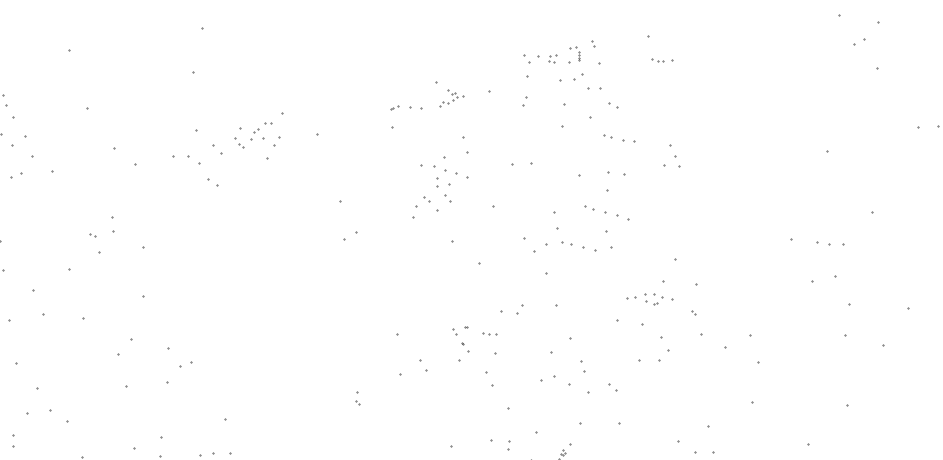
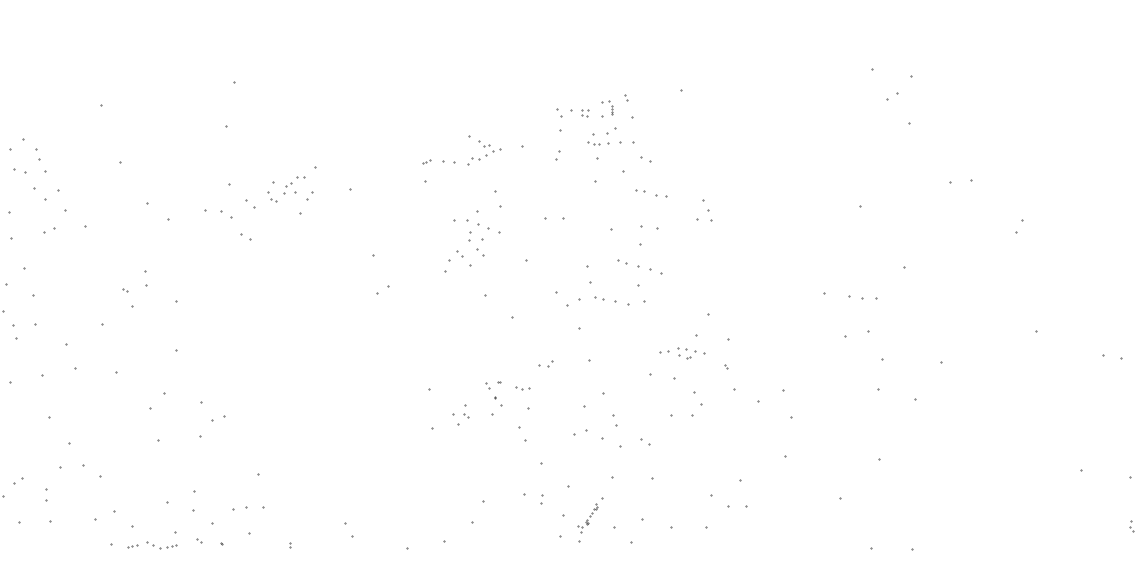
part: (662, 60) -> (598, 143), moved
part: (451, 98) -> (484, 152), size x1.43
part: (512, 309) -> (545, 363), size x0.62
part: (357, 399) -> (466, 411), moved

